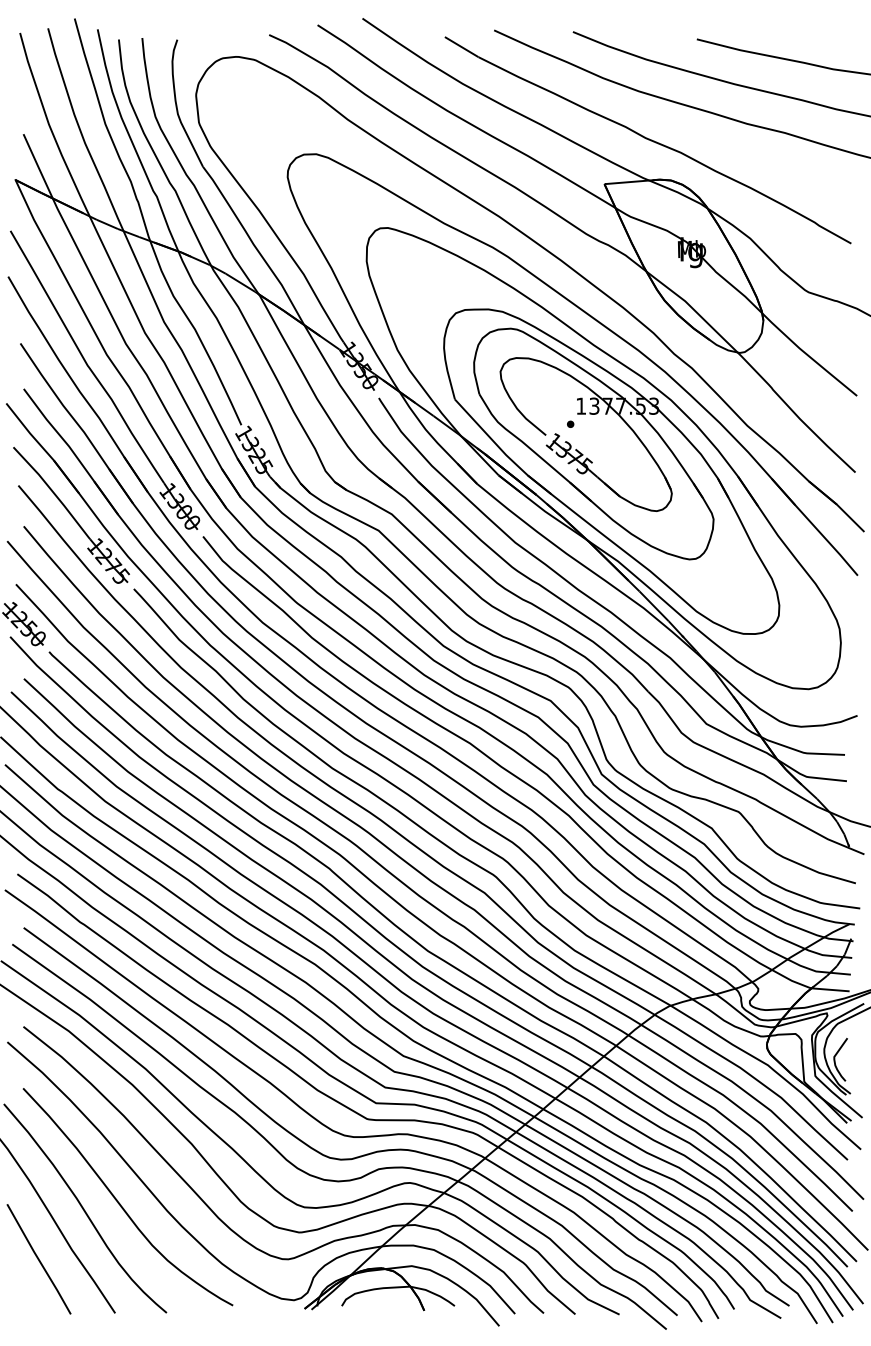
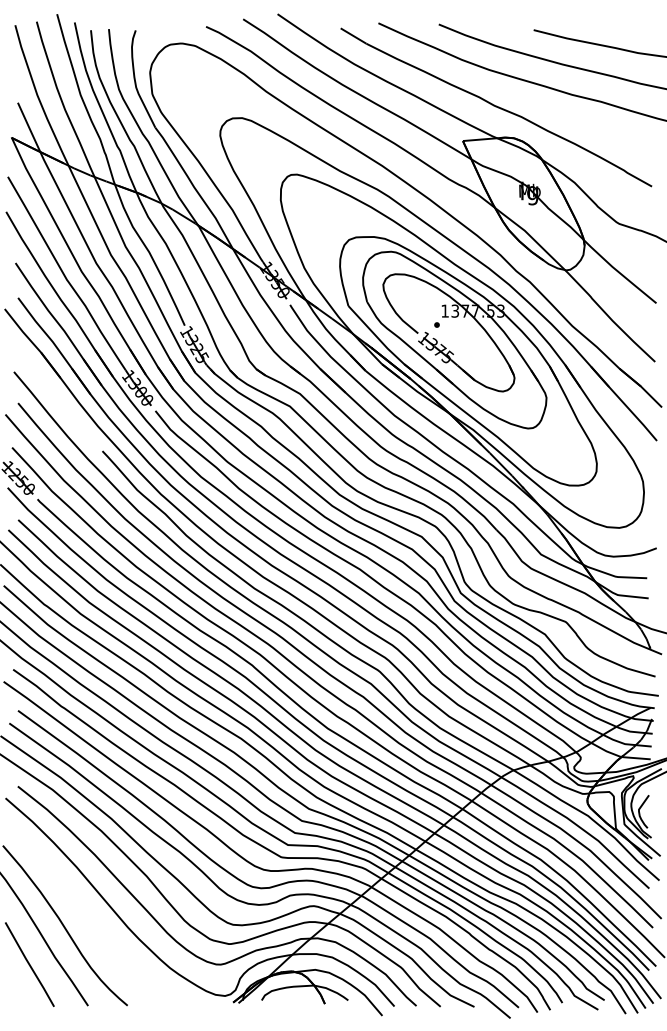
part: (71, 515) -> (54, 394), removed
curve: (120, 1203) -> (92, 921), removed

